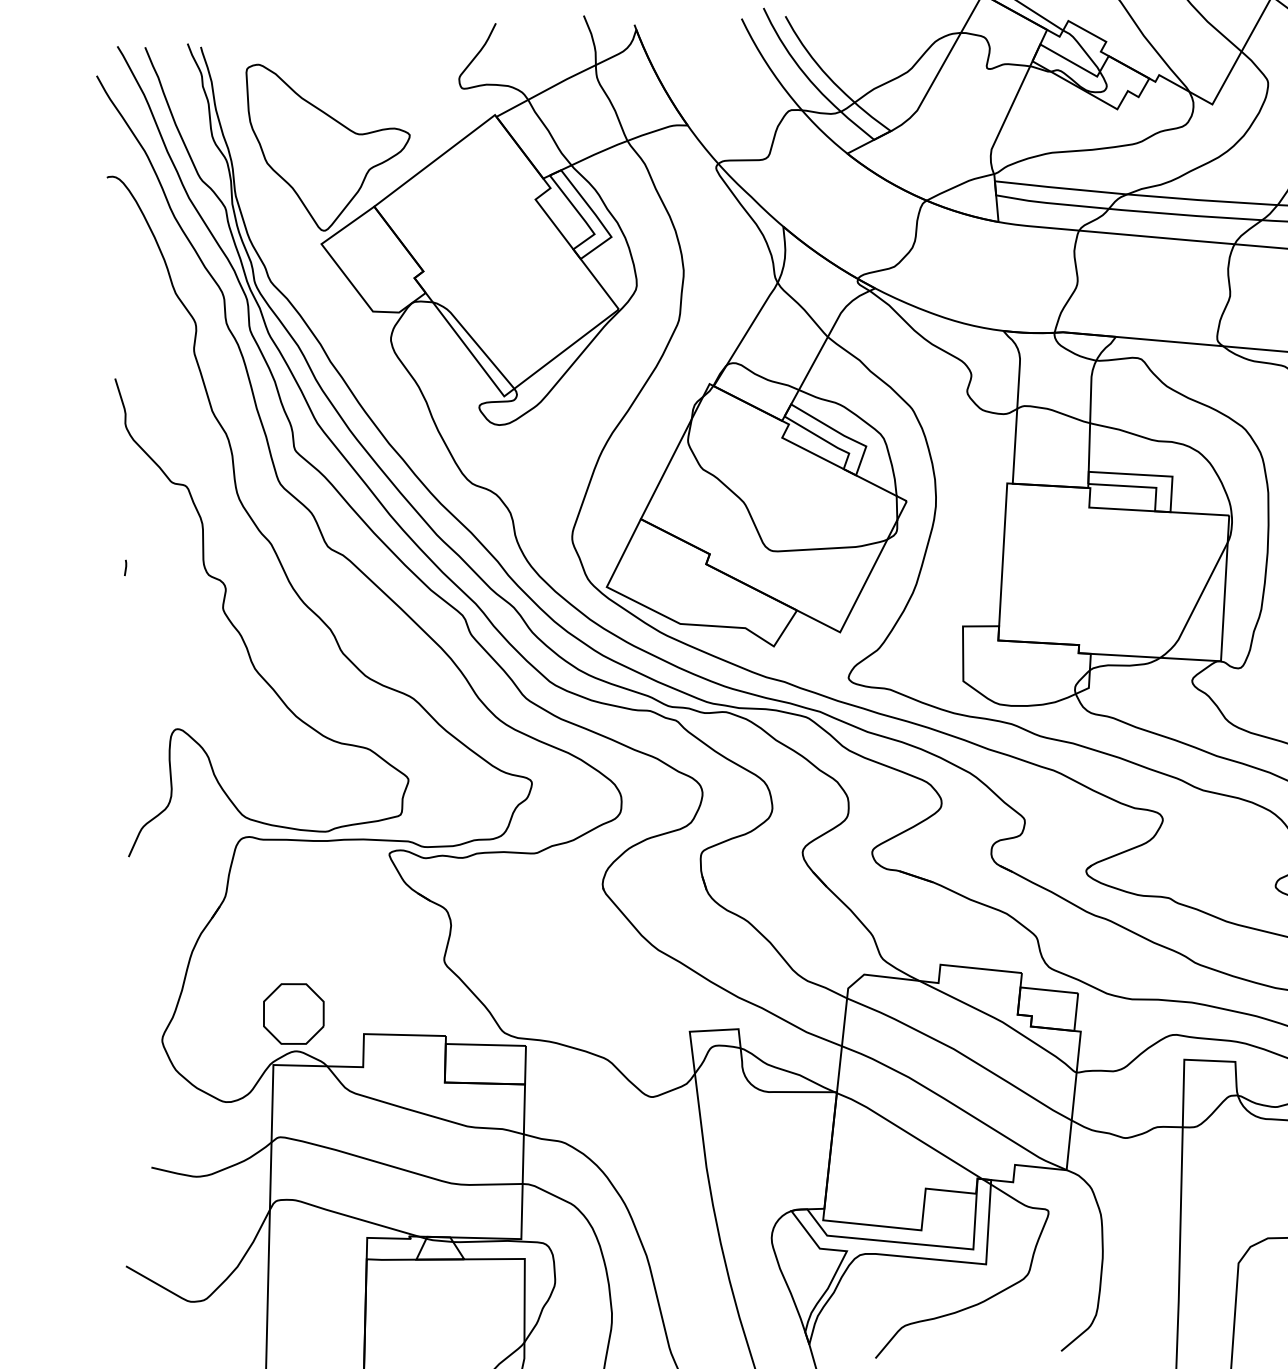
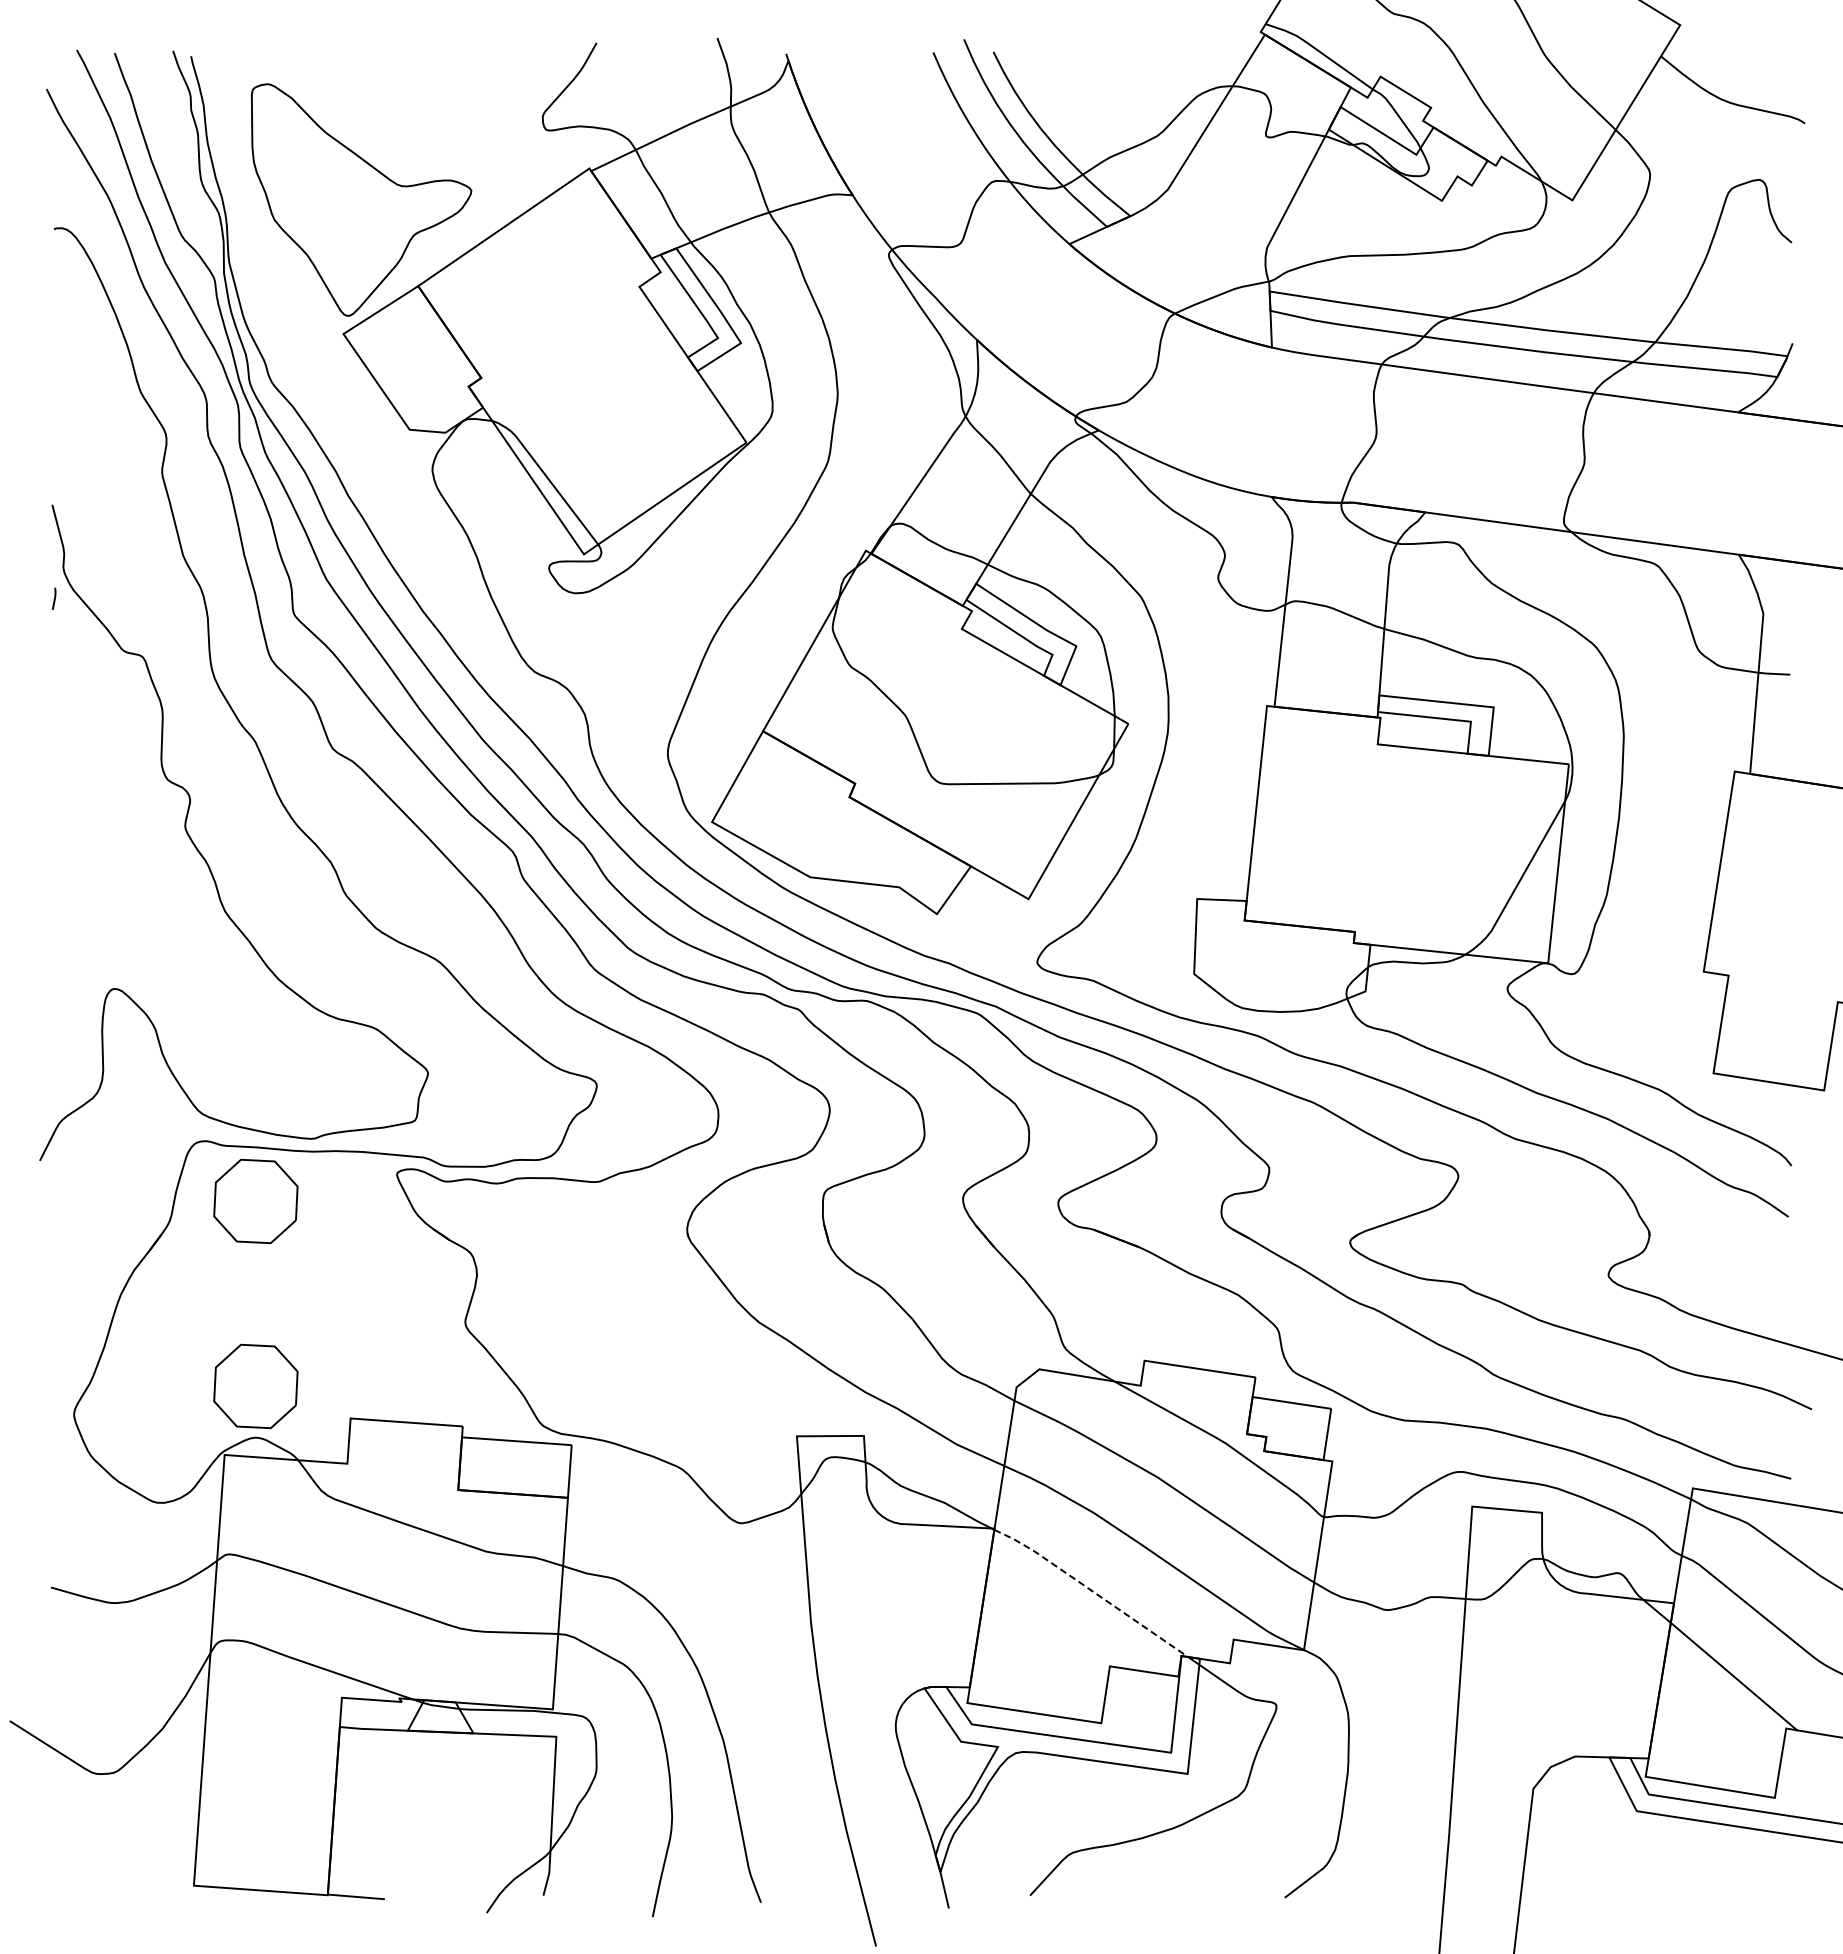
line: (125, 567) -> (54, 598), moved
part: (287, 879) -> (255, 1201), added
line: (909, 1133) -> (1091, 1590), solid -> dashed

